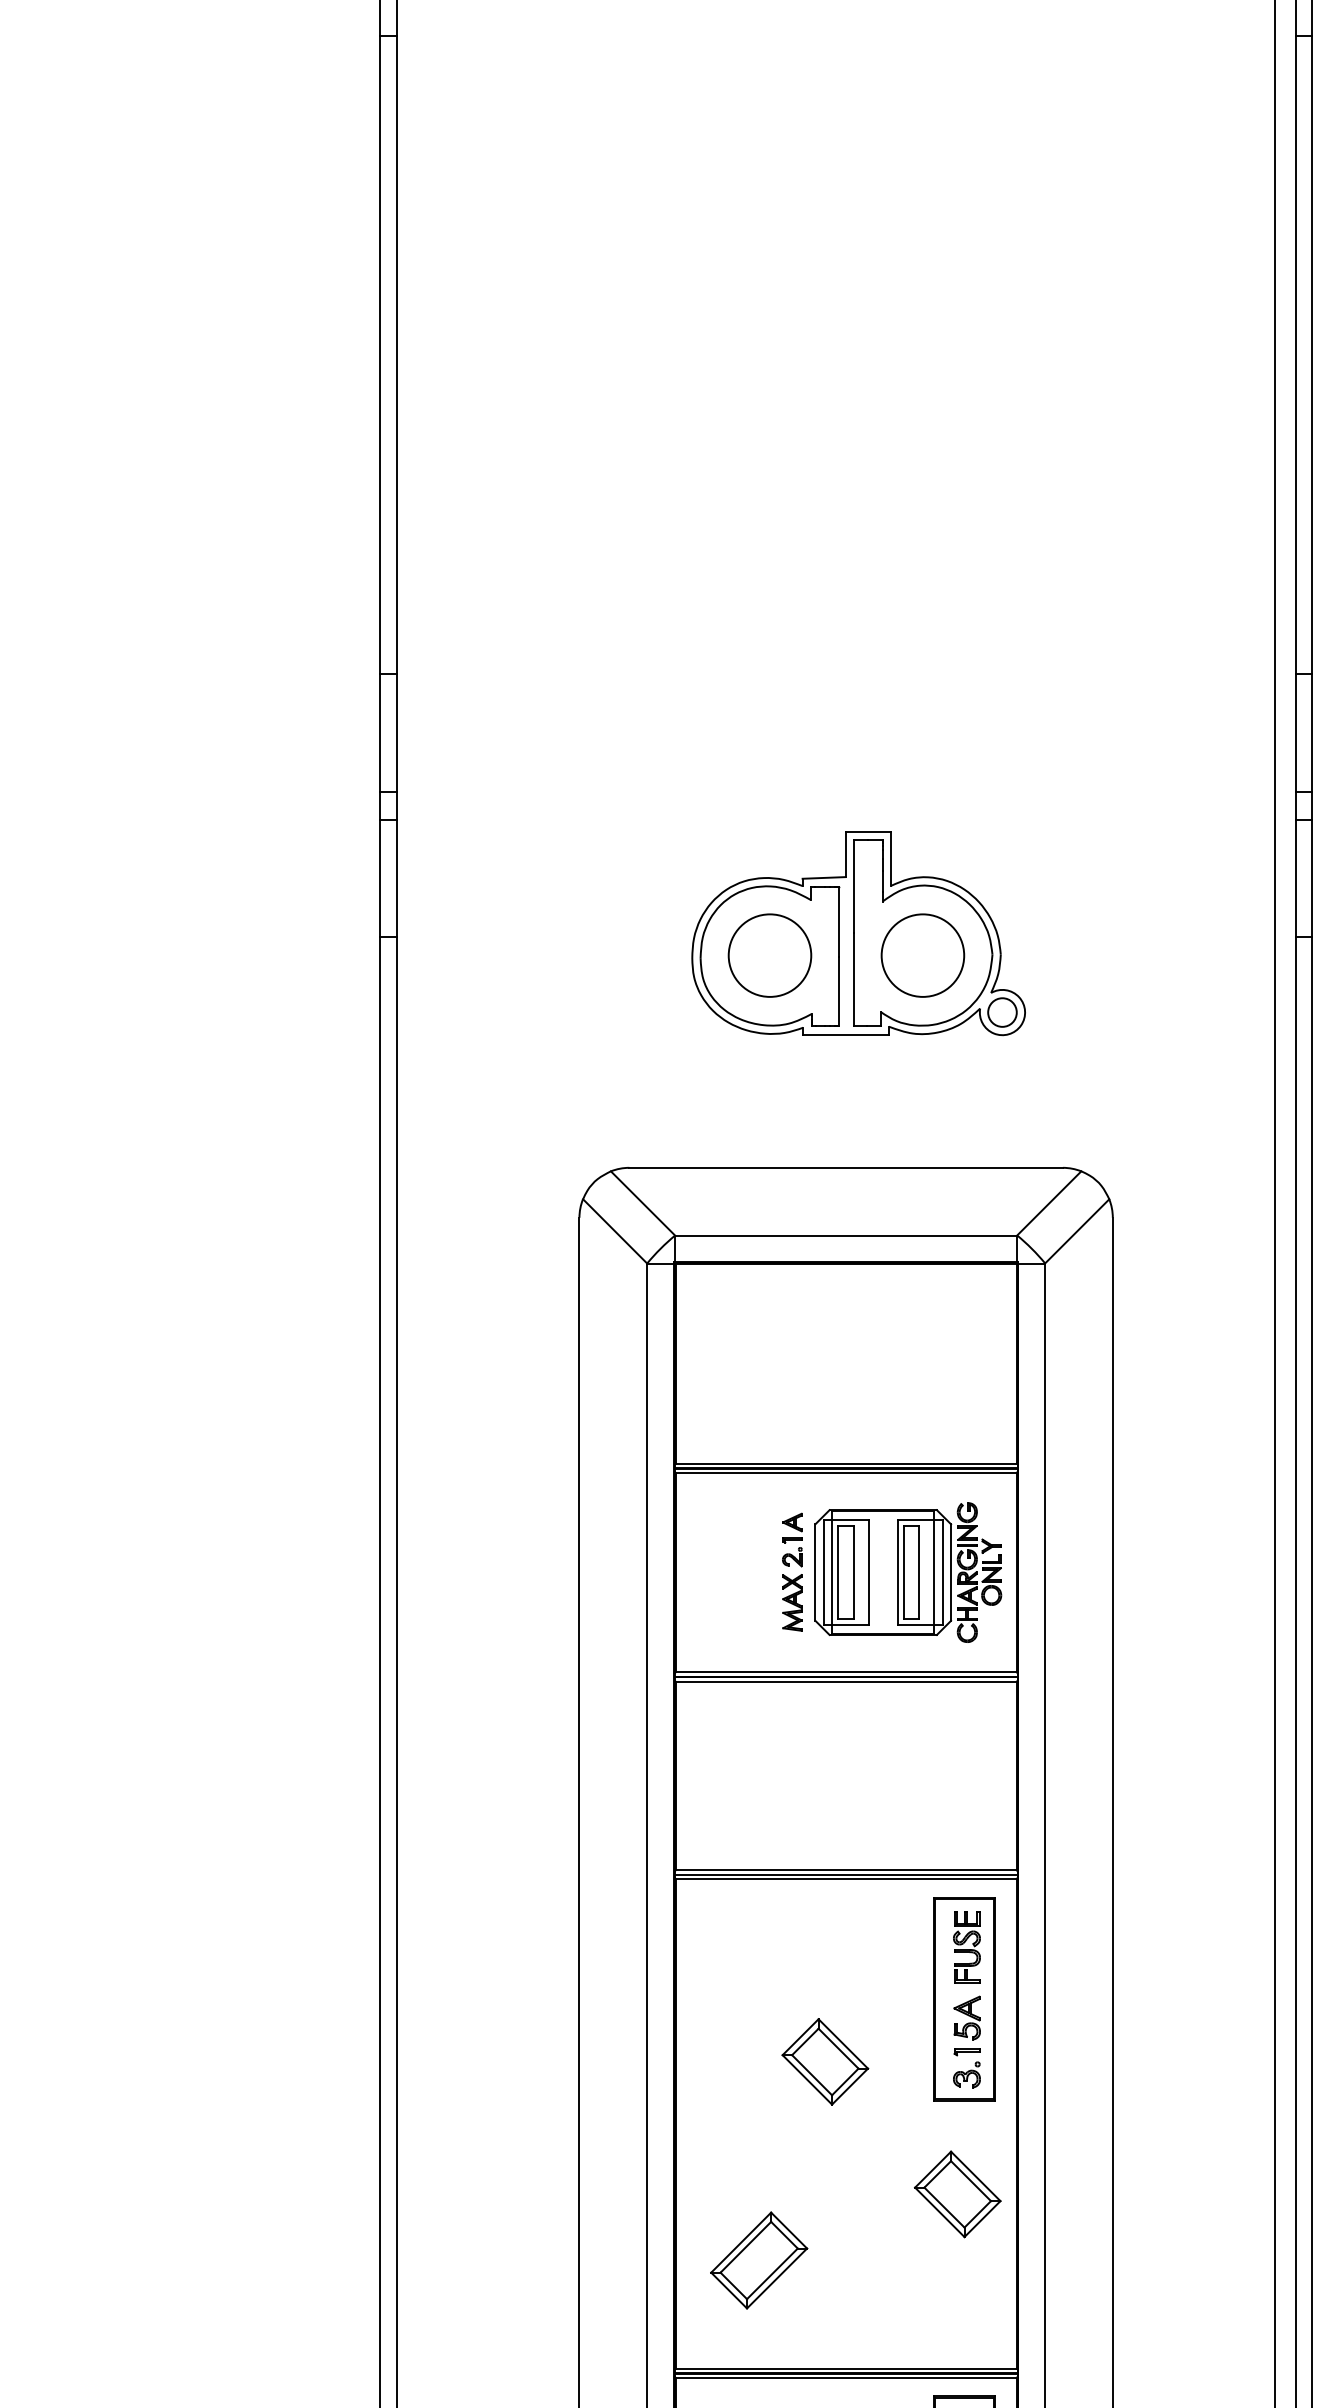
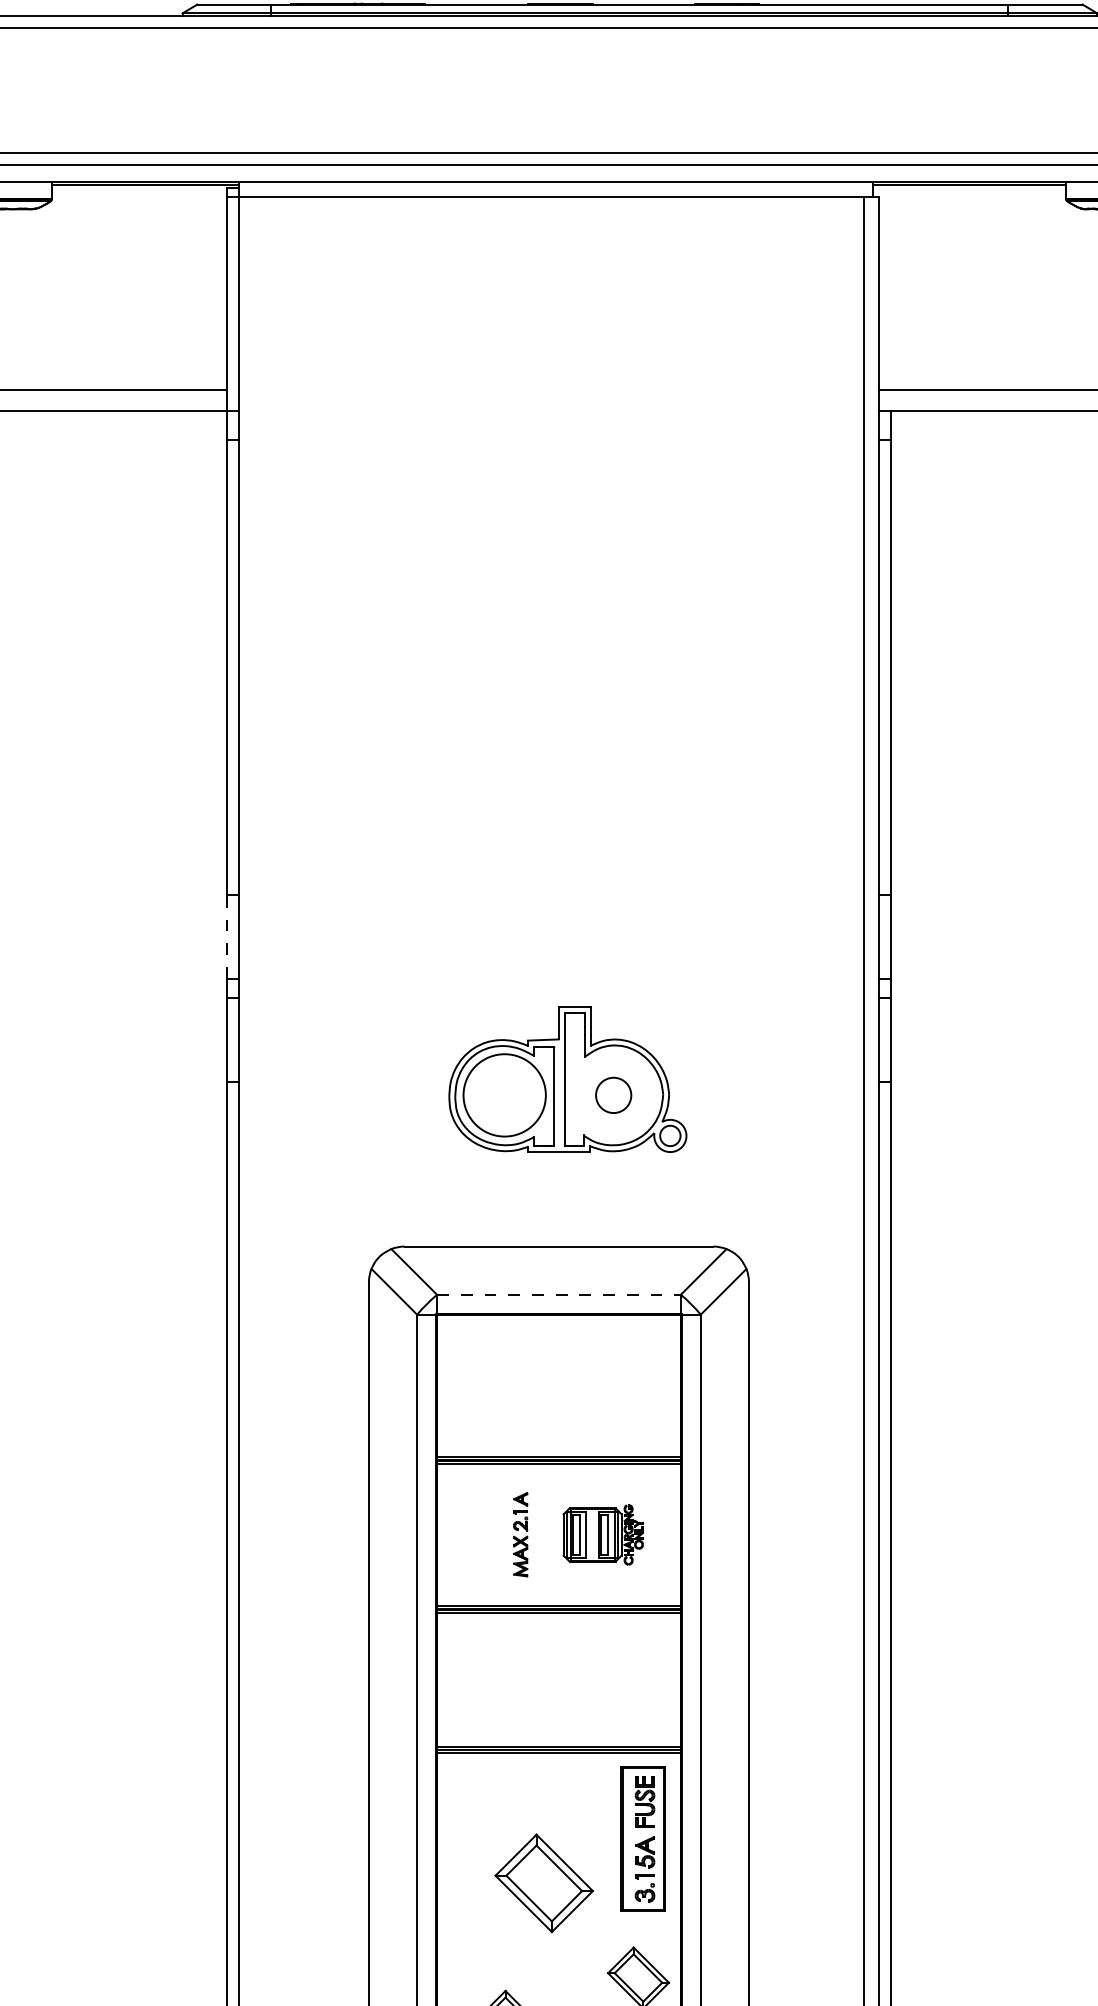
line: (380, 732) -> (227, 936), solid -> dashed
circle: (769, 954) -> (504, 1094), size x1.4
circle: (922, 954) -> (613, 1094), size x0.6
line: (845, 1235) -> (558, 1294), solid -> dashed
part: (908, 1571) -> (603, 1534), size x0.6
part: (824, 2061) -> (543, 1883), size x1.6

